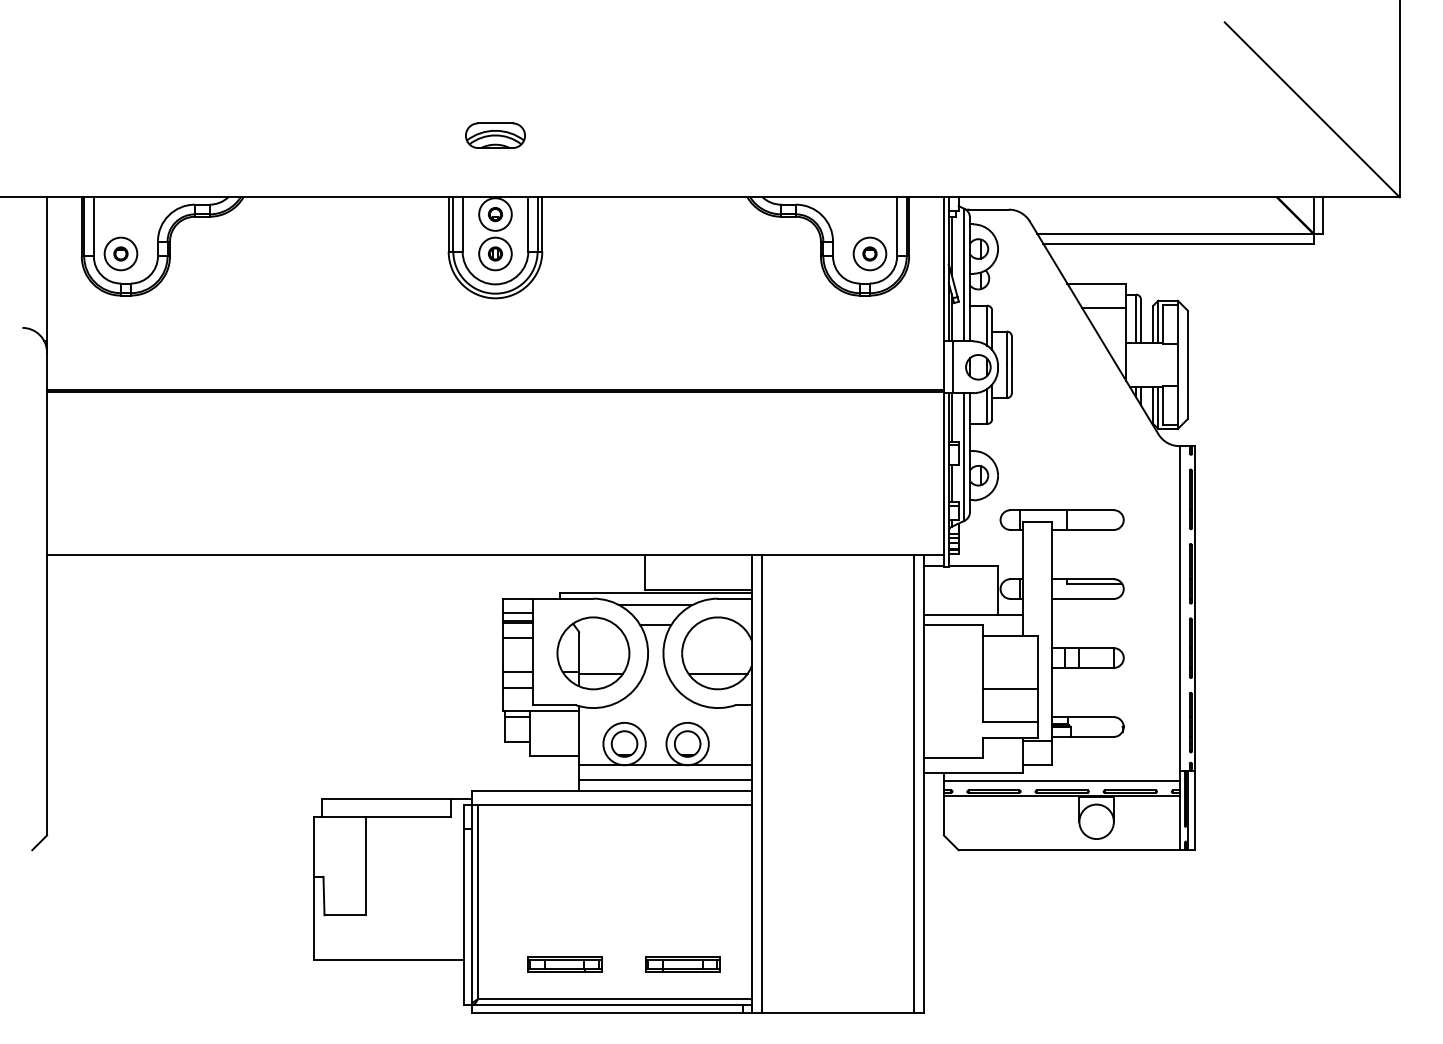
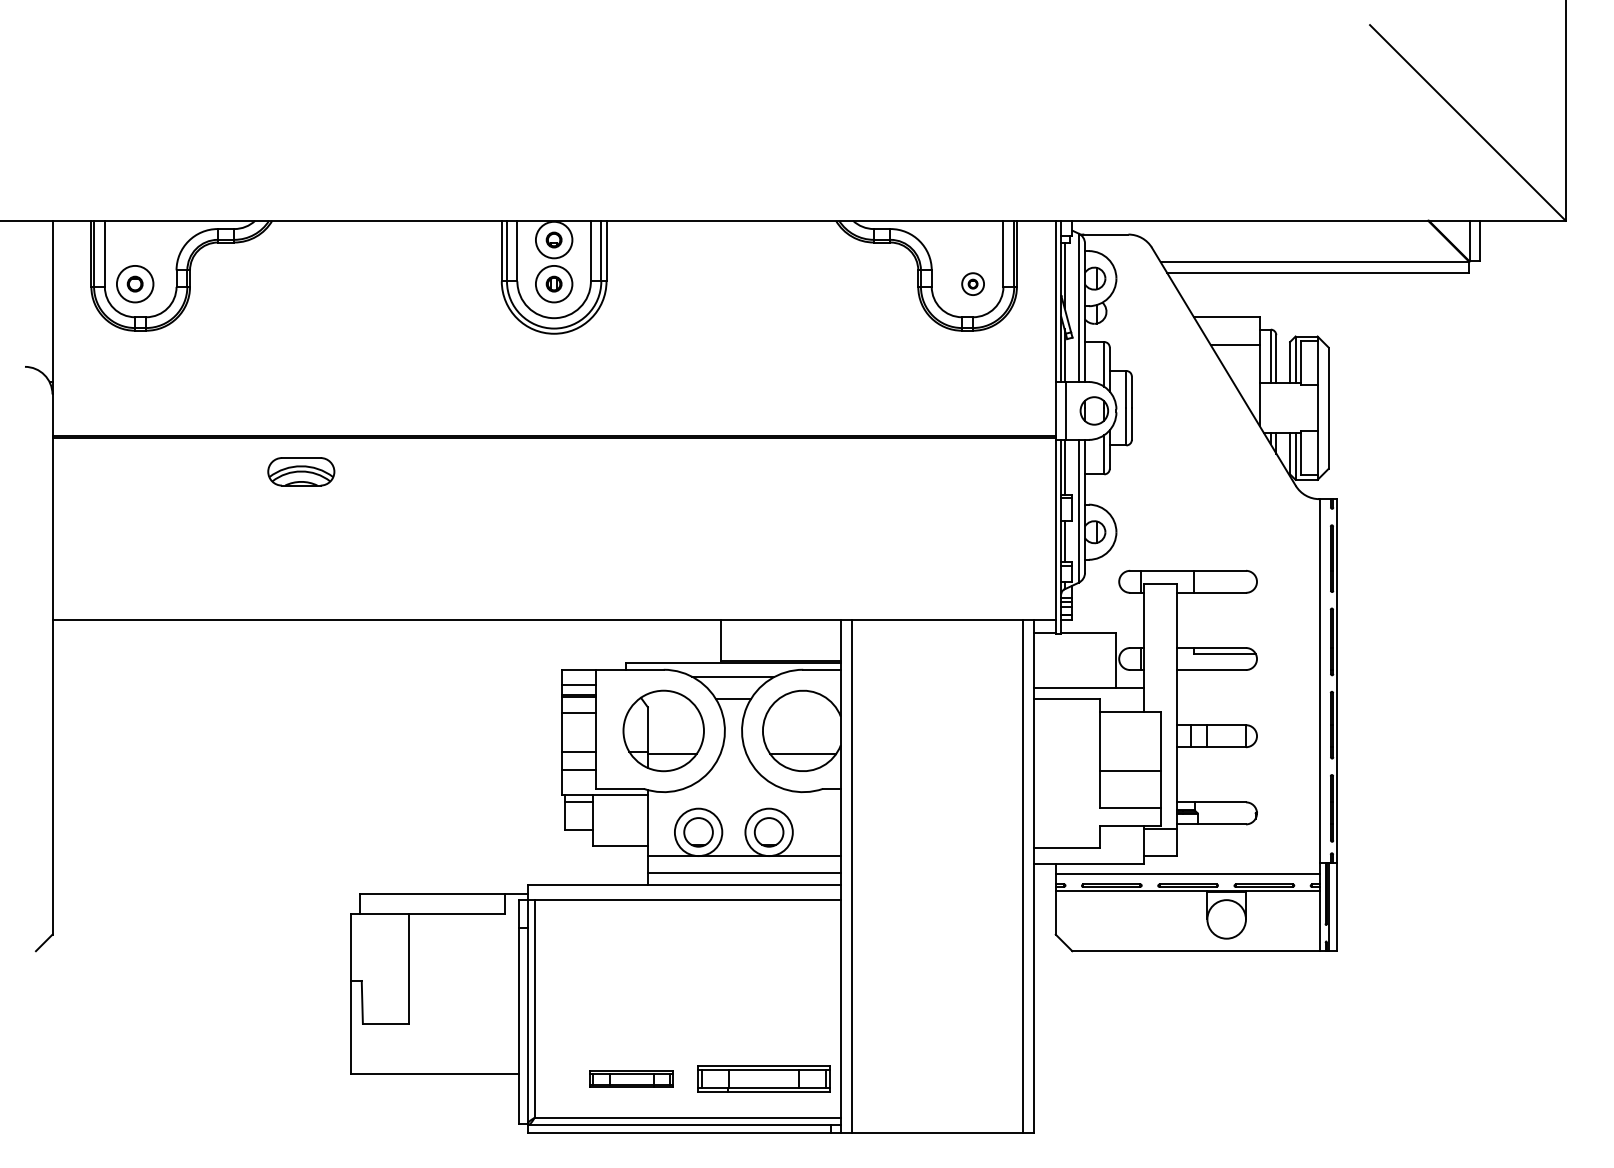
part: (495, 135) -> (301, 471), moved
part: (869, 253) -> (972, 283), size x0.6
part: (682, 964) -> (763, 1079), size x1.6

